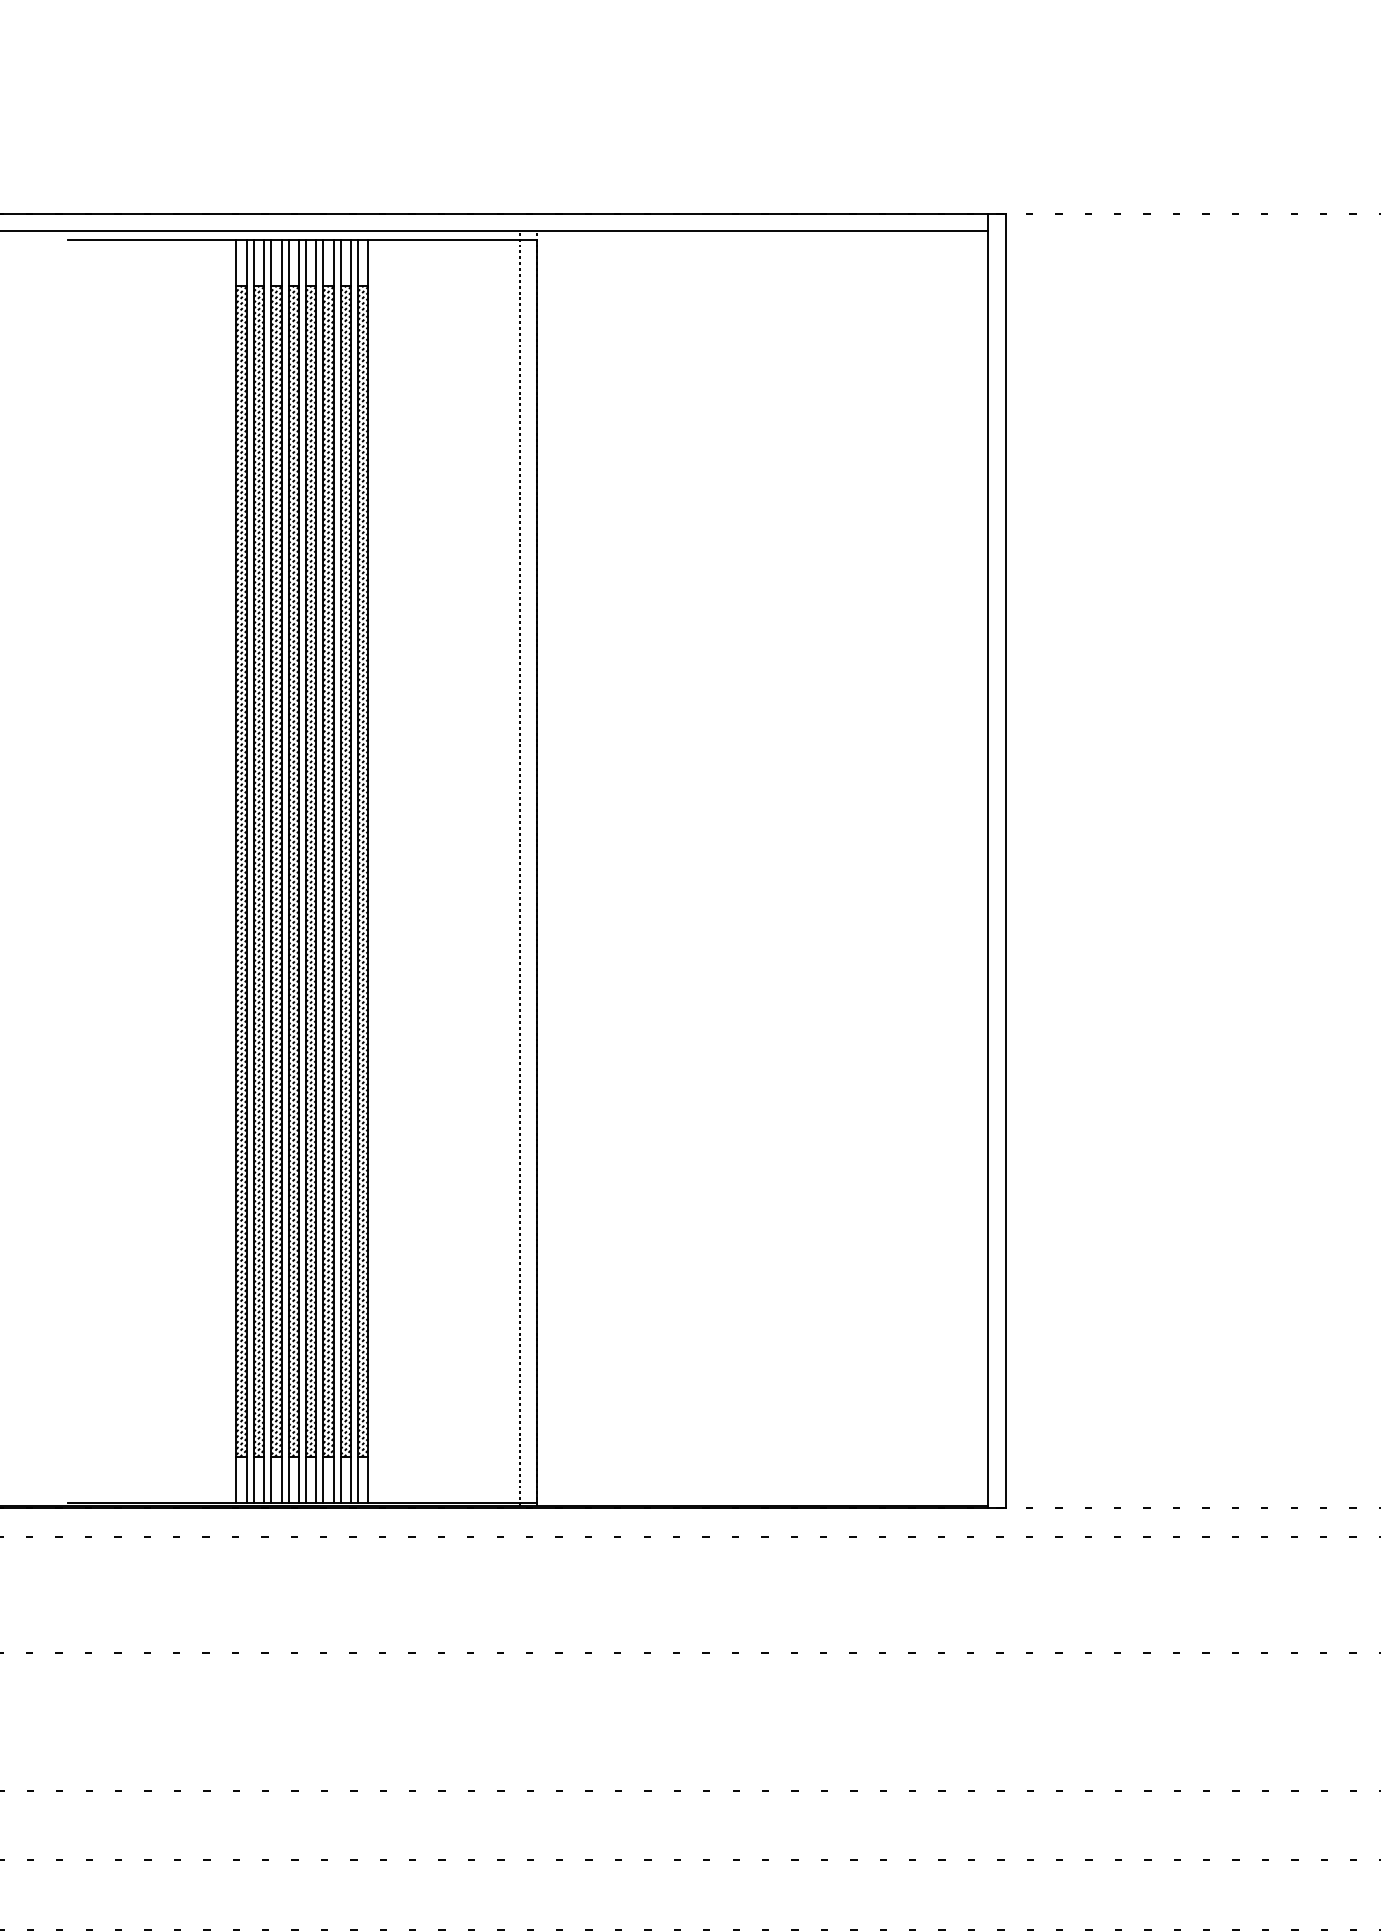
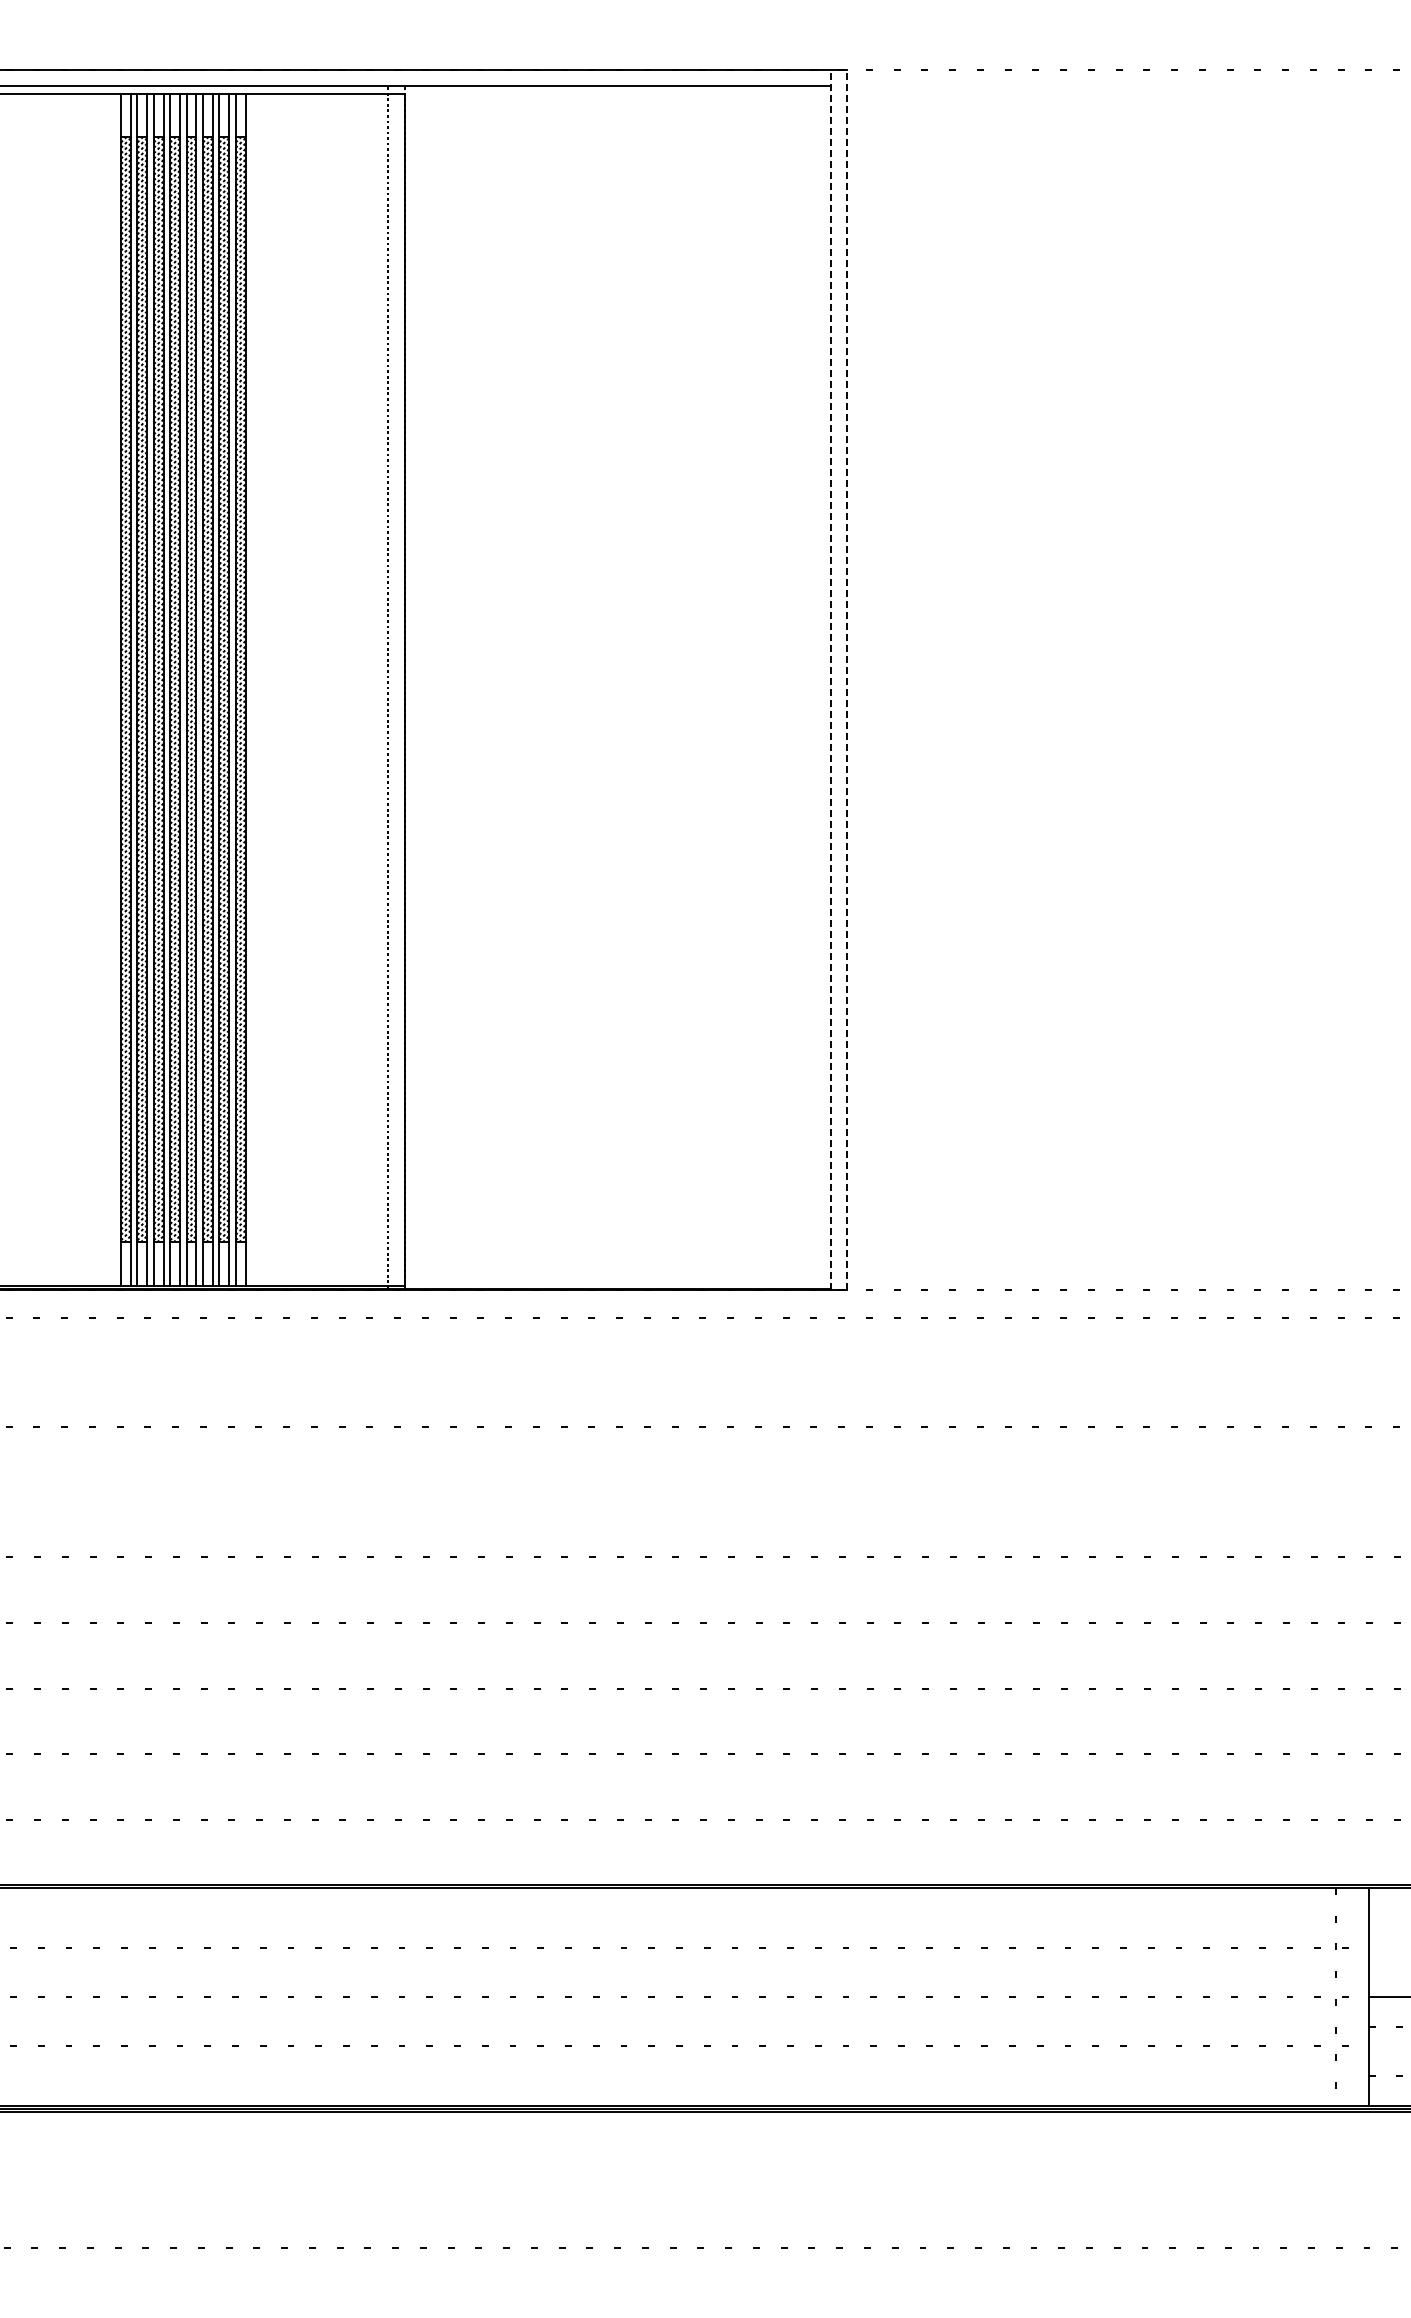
line: (988, 860) -> (830, 679), solid -> dashed
line: (1006, 860) -> (847, 679), solid -> dashed

